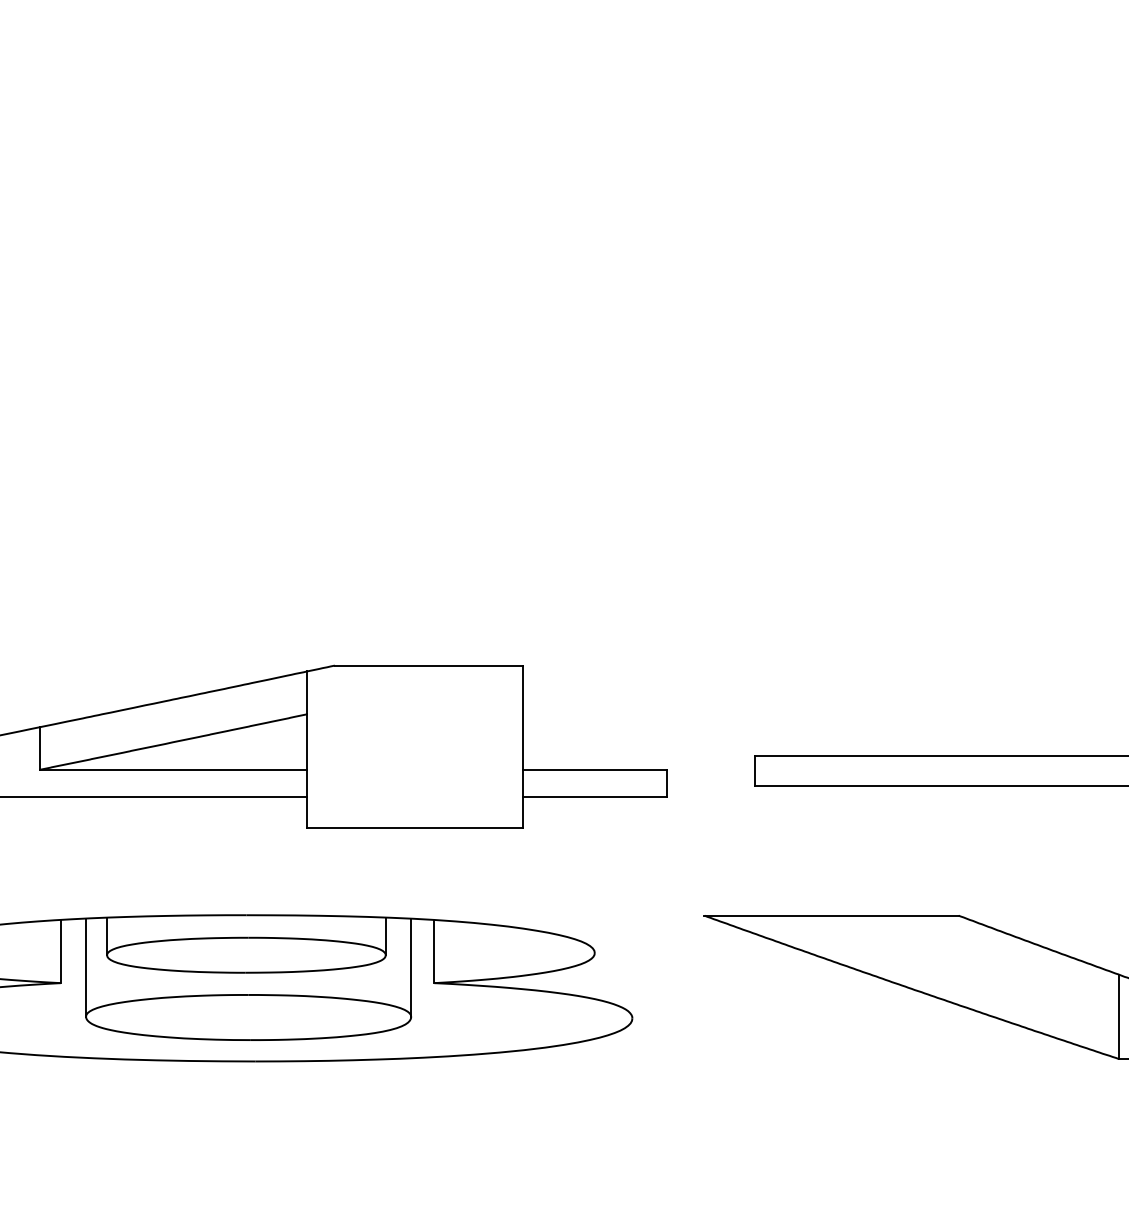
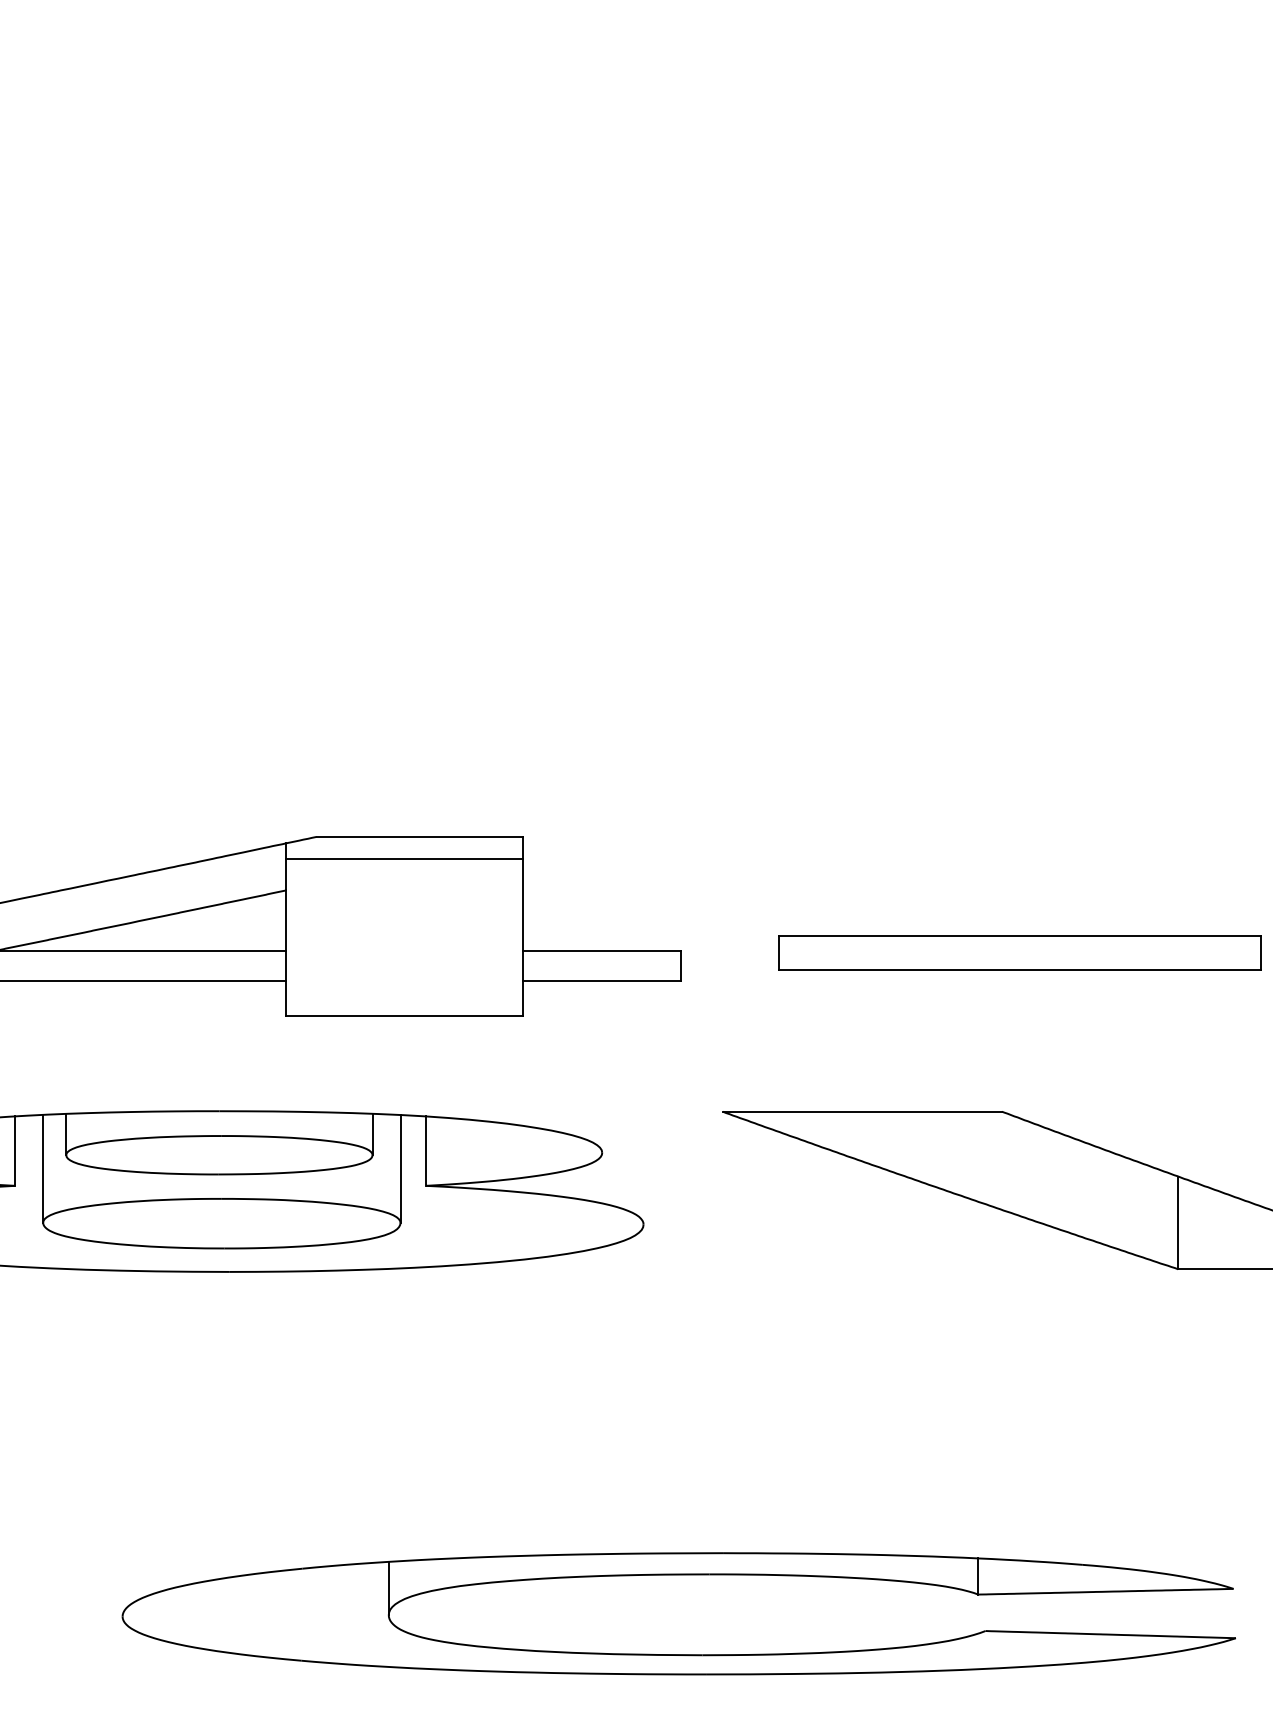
line: (414, 685) -> (404, 858), added

